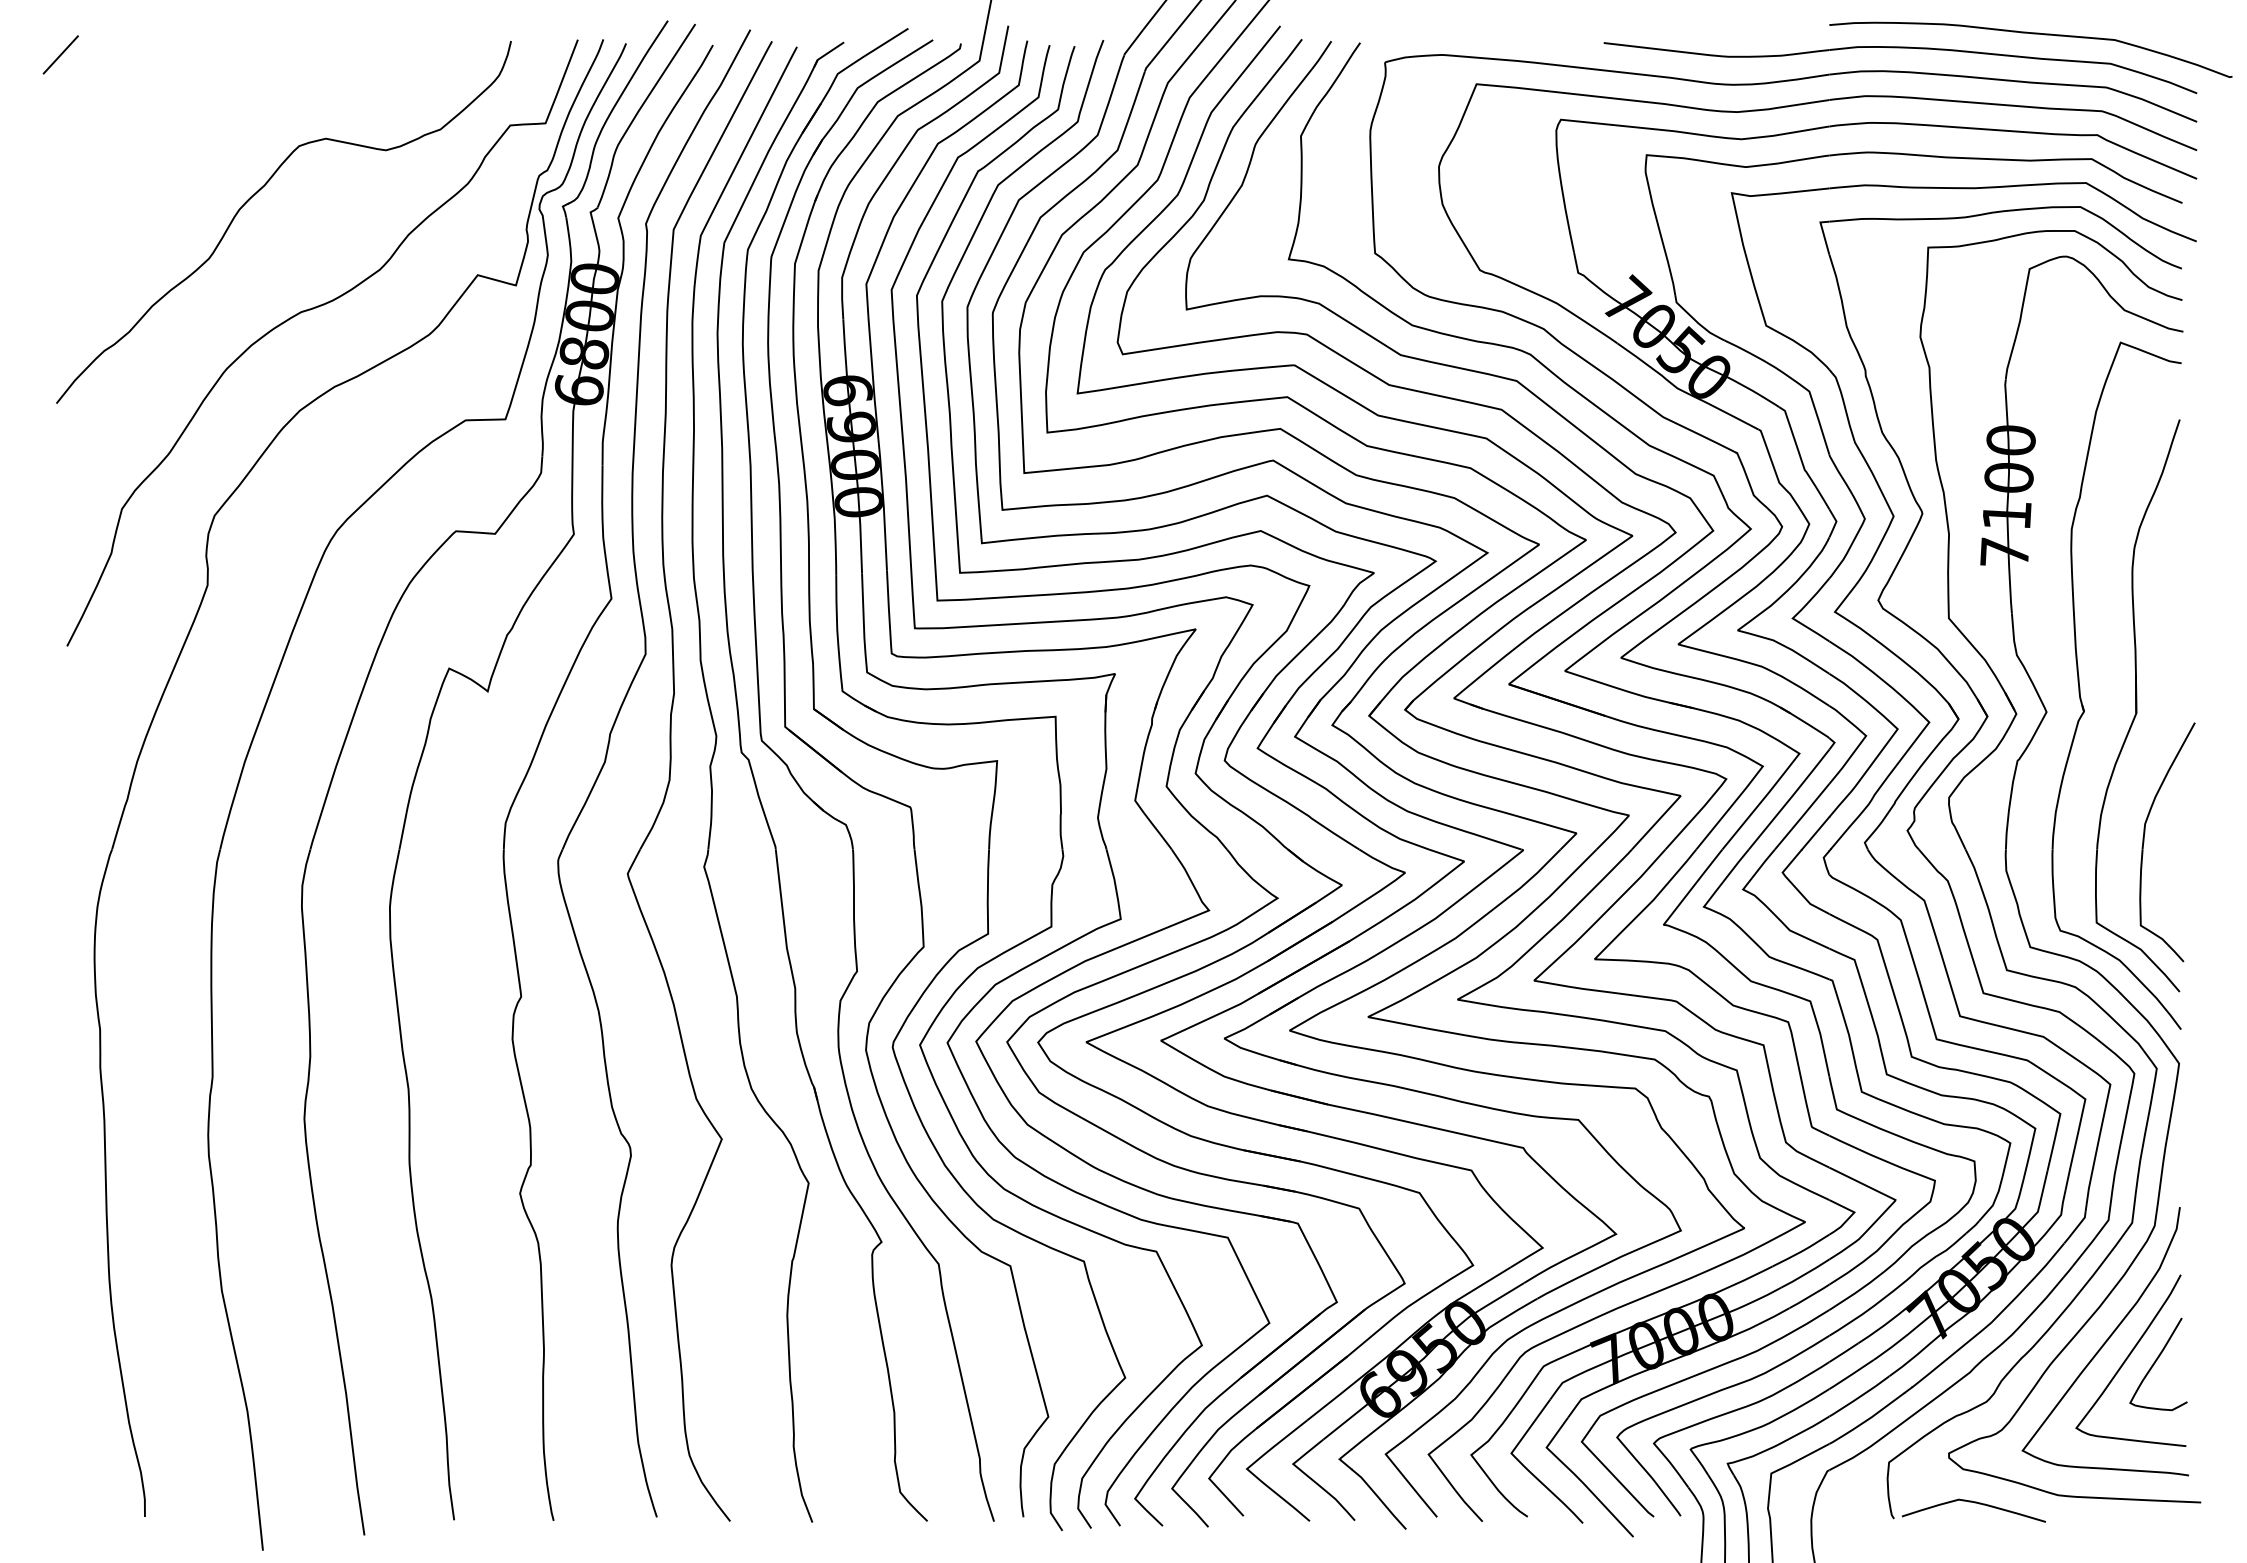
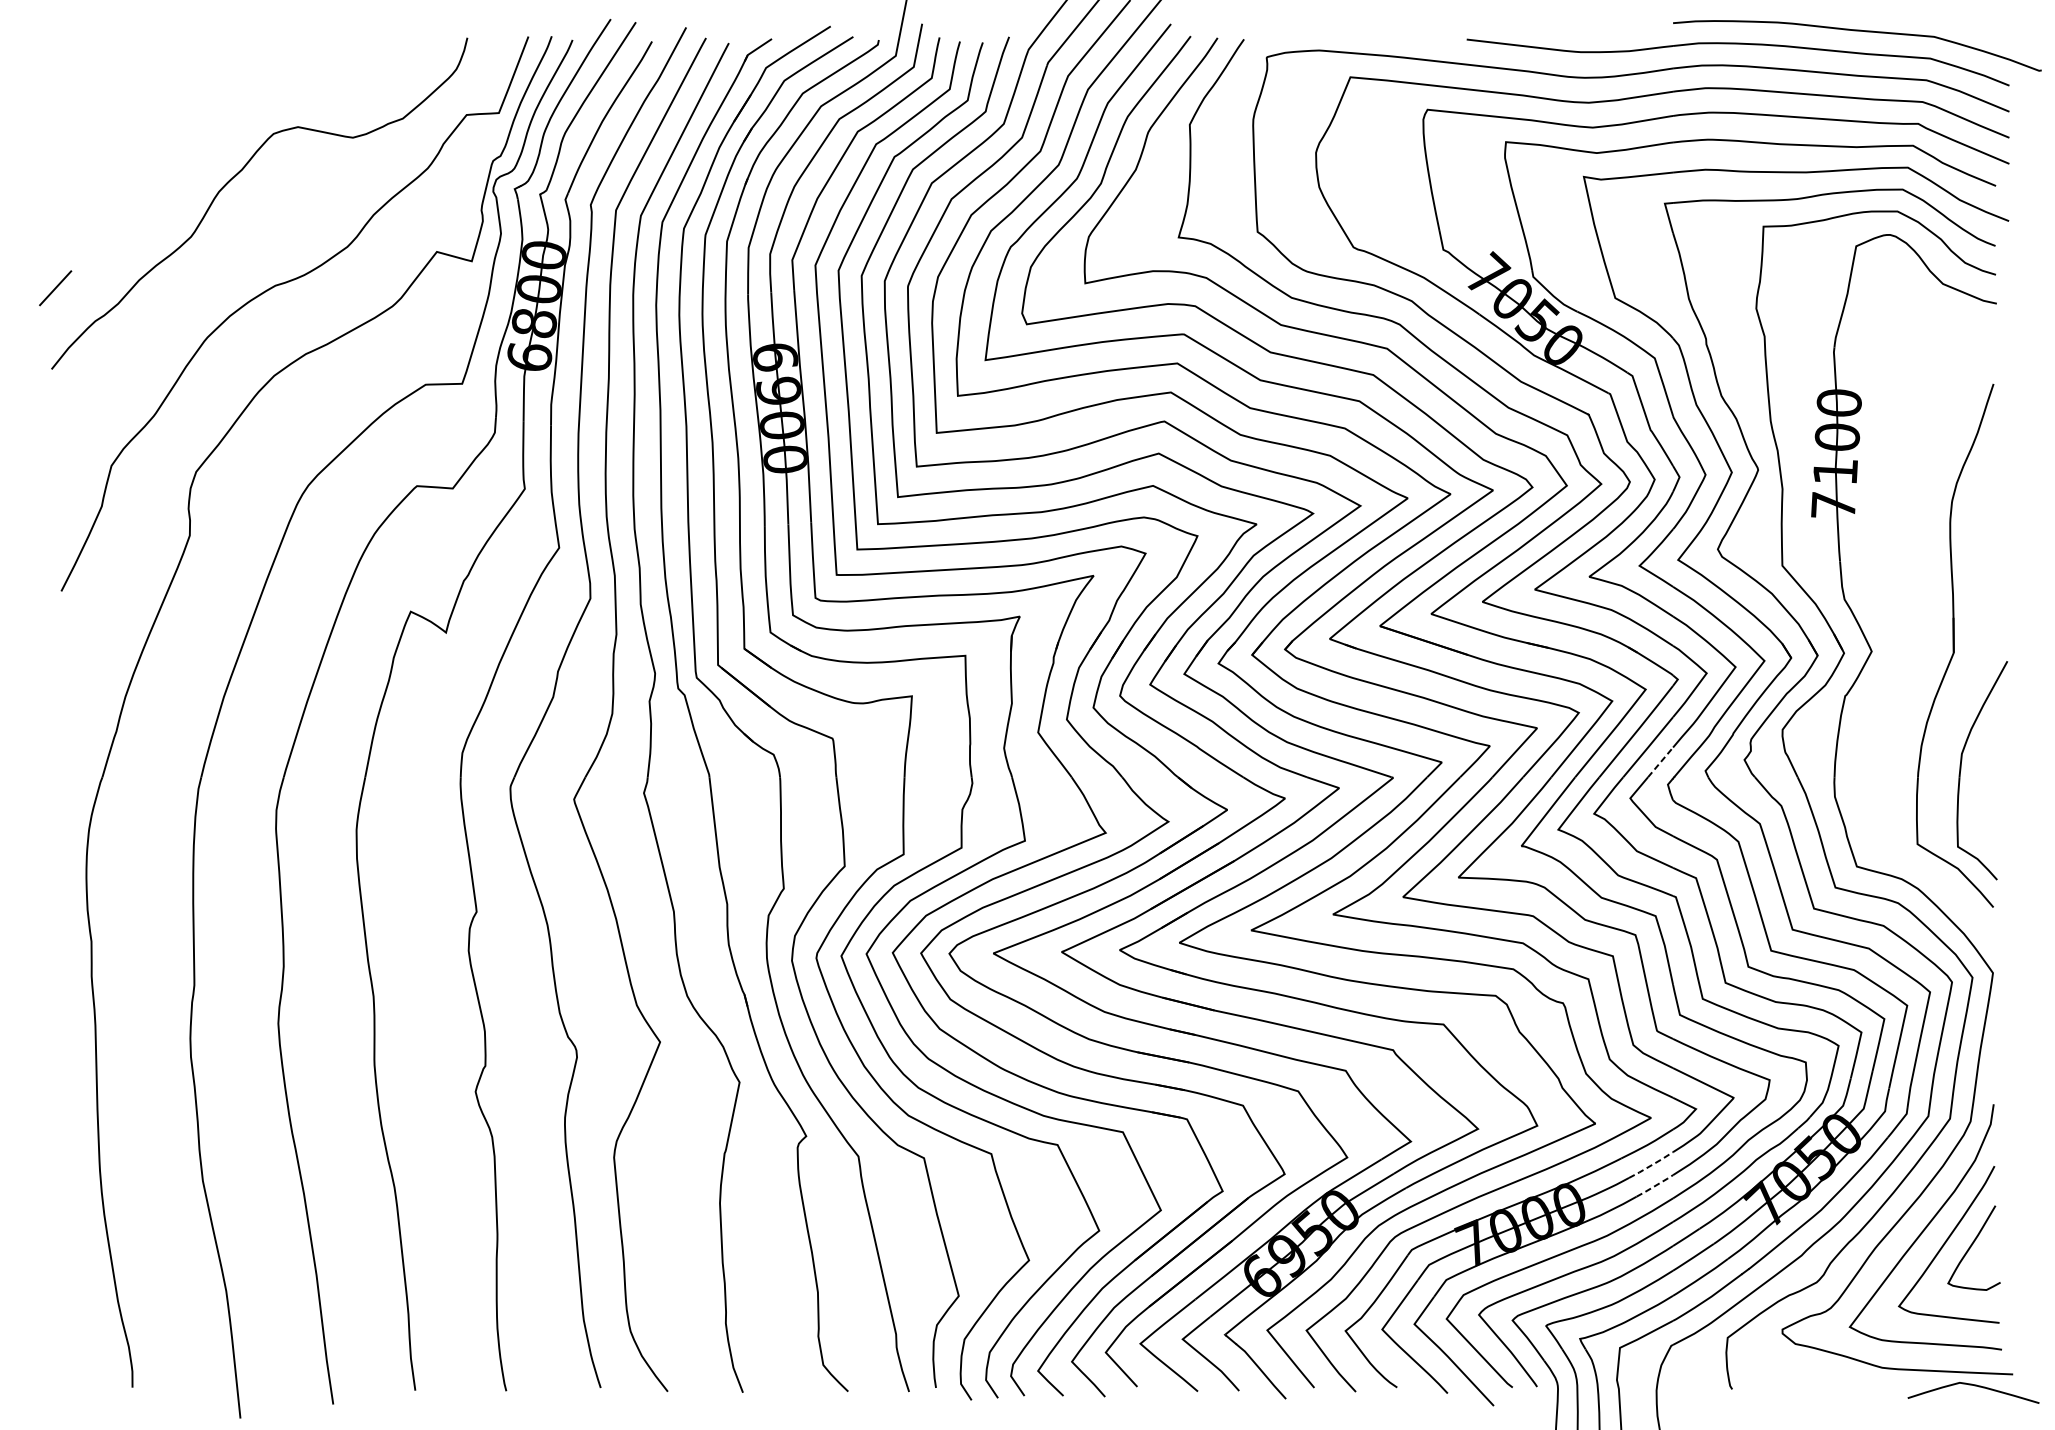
line: (60, 54) -> (55, 287), moved
part: (2080, 687) -> (1902, 629), removed
line: (1816, 832) -> (1661, 761), solid -> dashed
line: (1805, 1273) -> (1651, 1164), solid -> dashed
line: (1809, 1296) -> (1654, 1186), solid -> dashed
curve: (1974, 1503) -> (1974, 1386), moved

